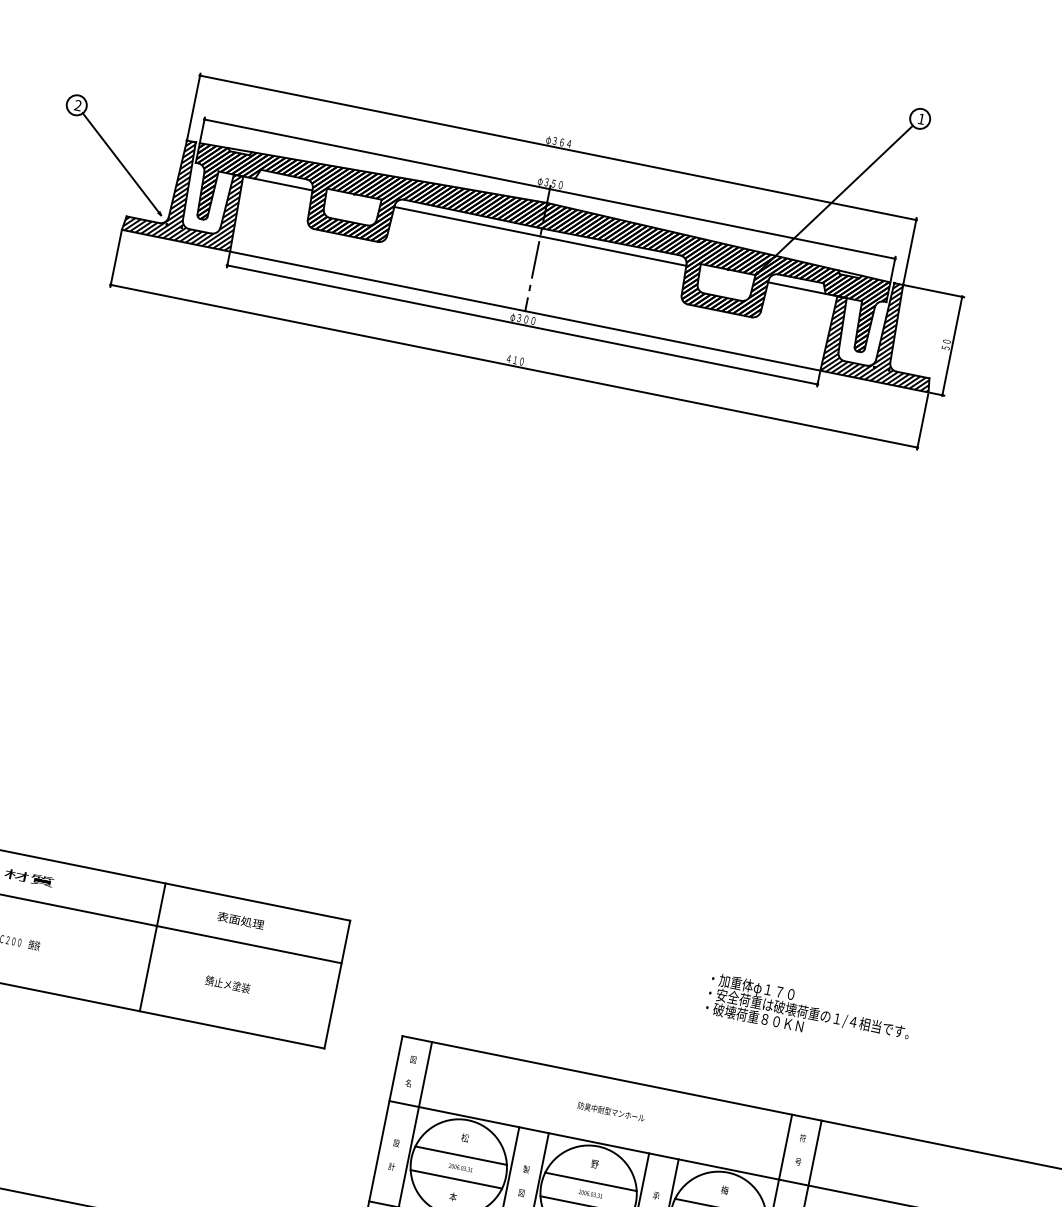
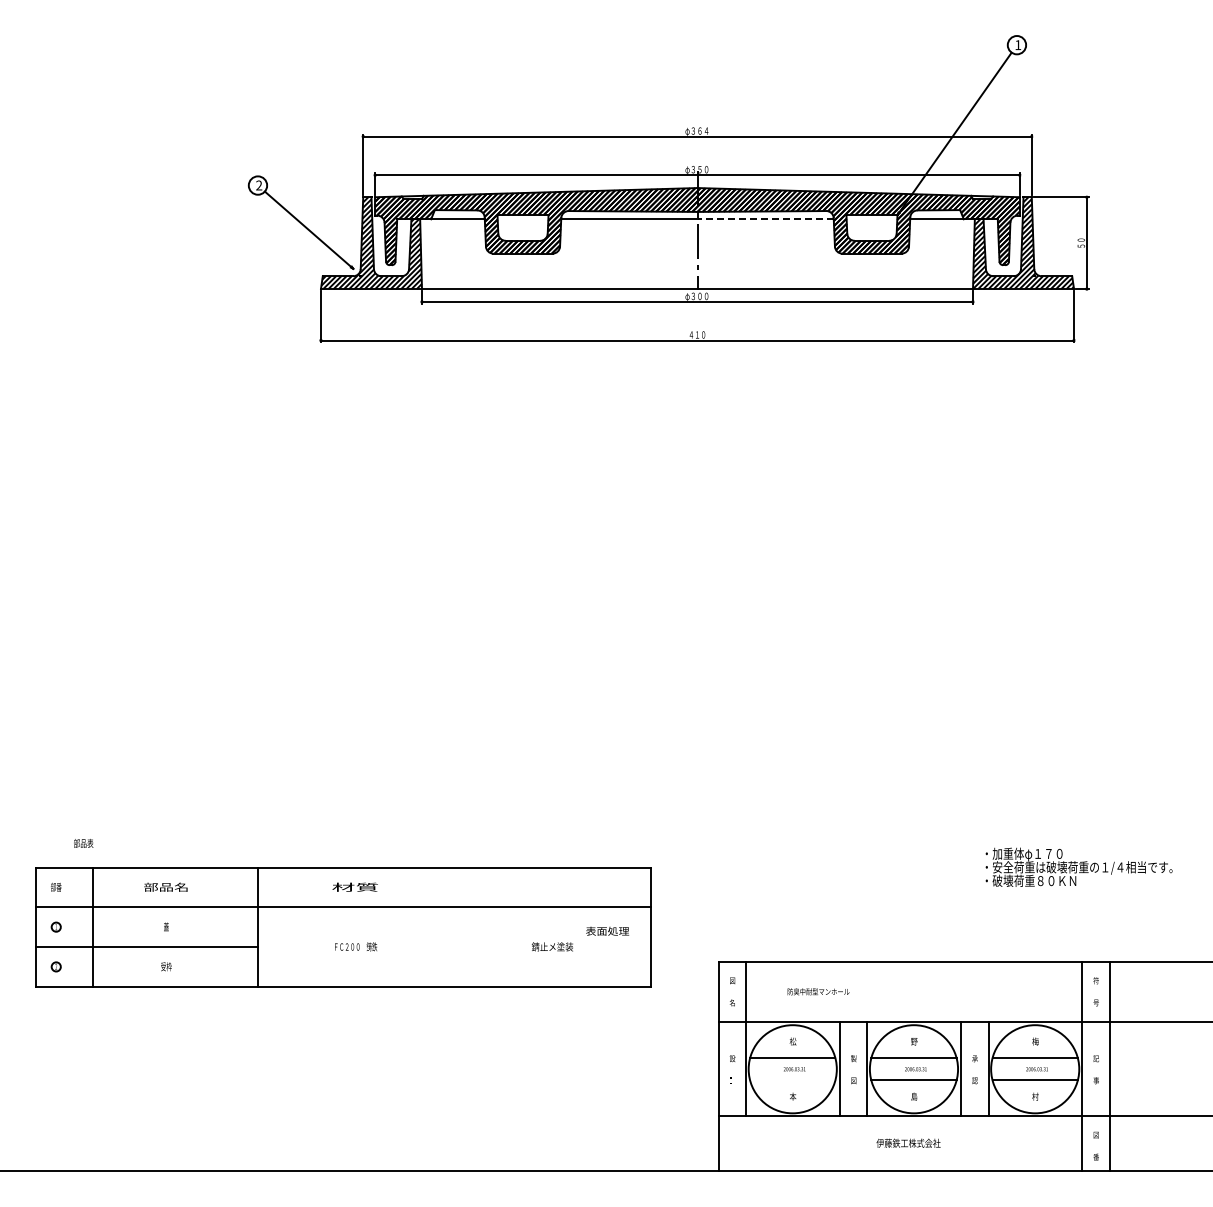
line: (613, 251) -> (765, 219), solid -> dashed
text: (240, 919) -> (607, 930), moved
line: (152, 946) -> (478, 926), removed
text: (611, 1111) -> (818, 991), moved
line: (456, 1179) -> (792, 1080), removed

